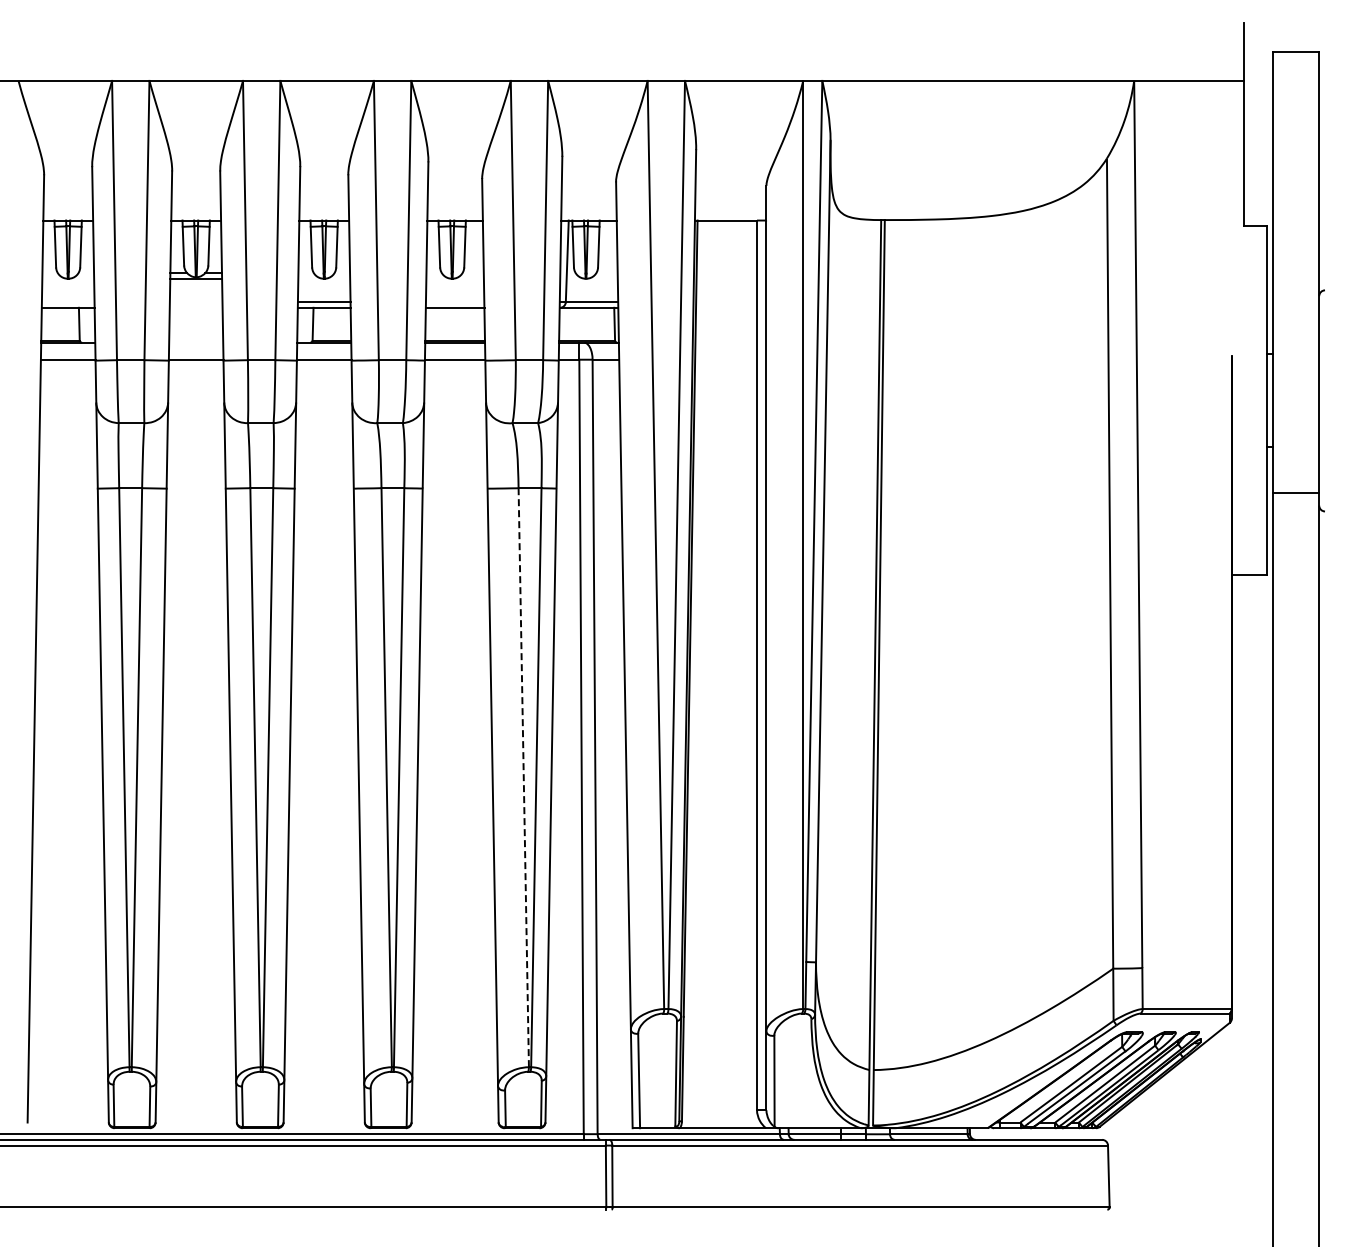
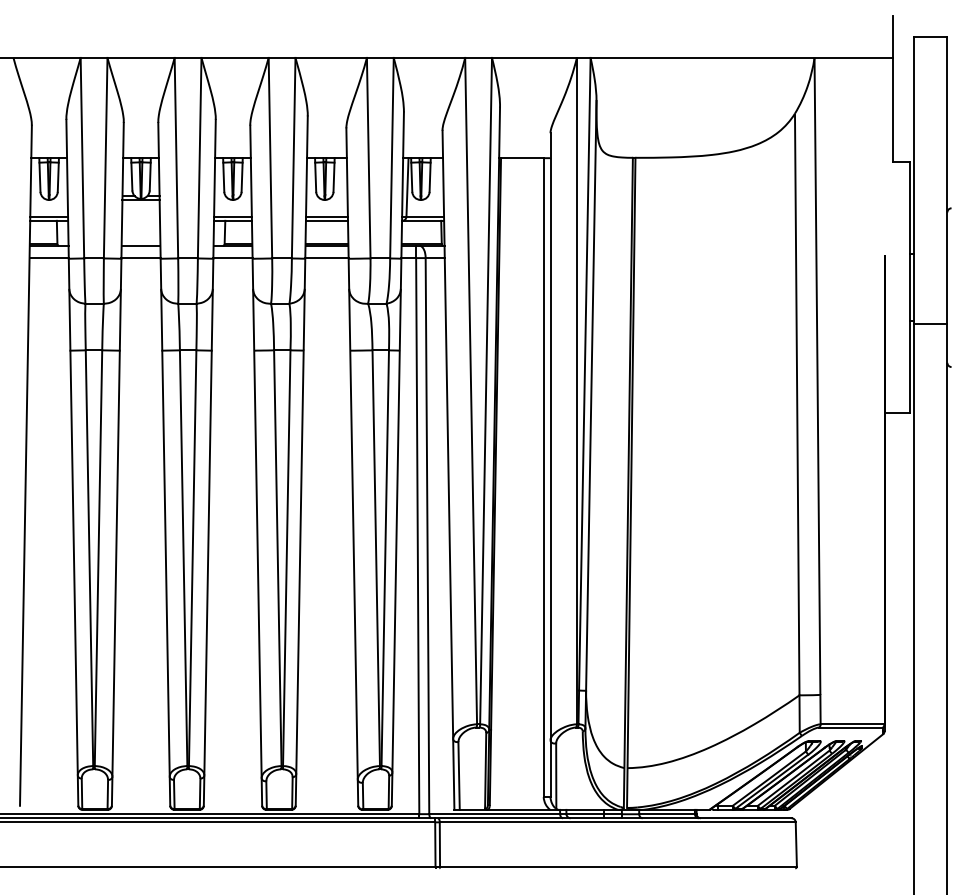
line: (67, 302) -> (48, 217), added
line: (454, 302) -> (326, 217), added
line: (196, 342) -> (141, 245), added
line: (1295, 493) -> (930, 324), moved
line: (523, 777) -> (376, 558), dashed -> solid

